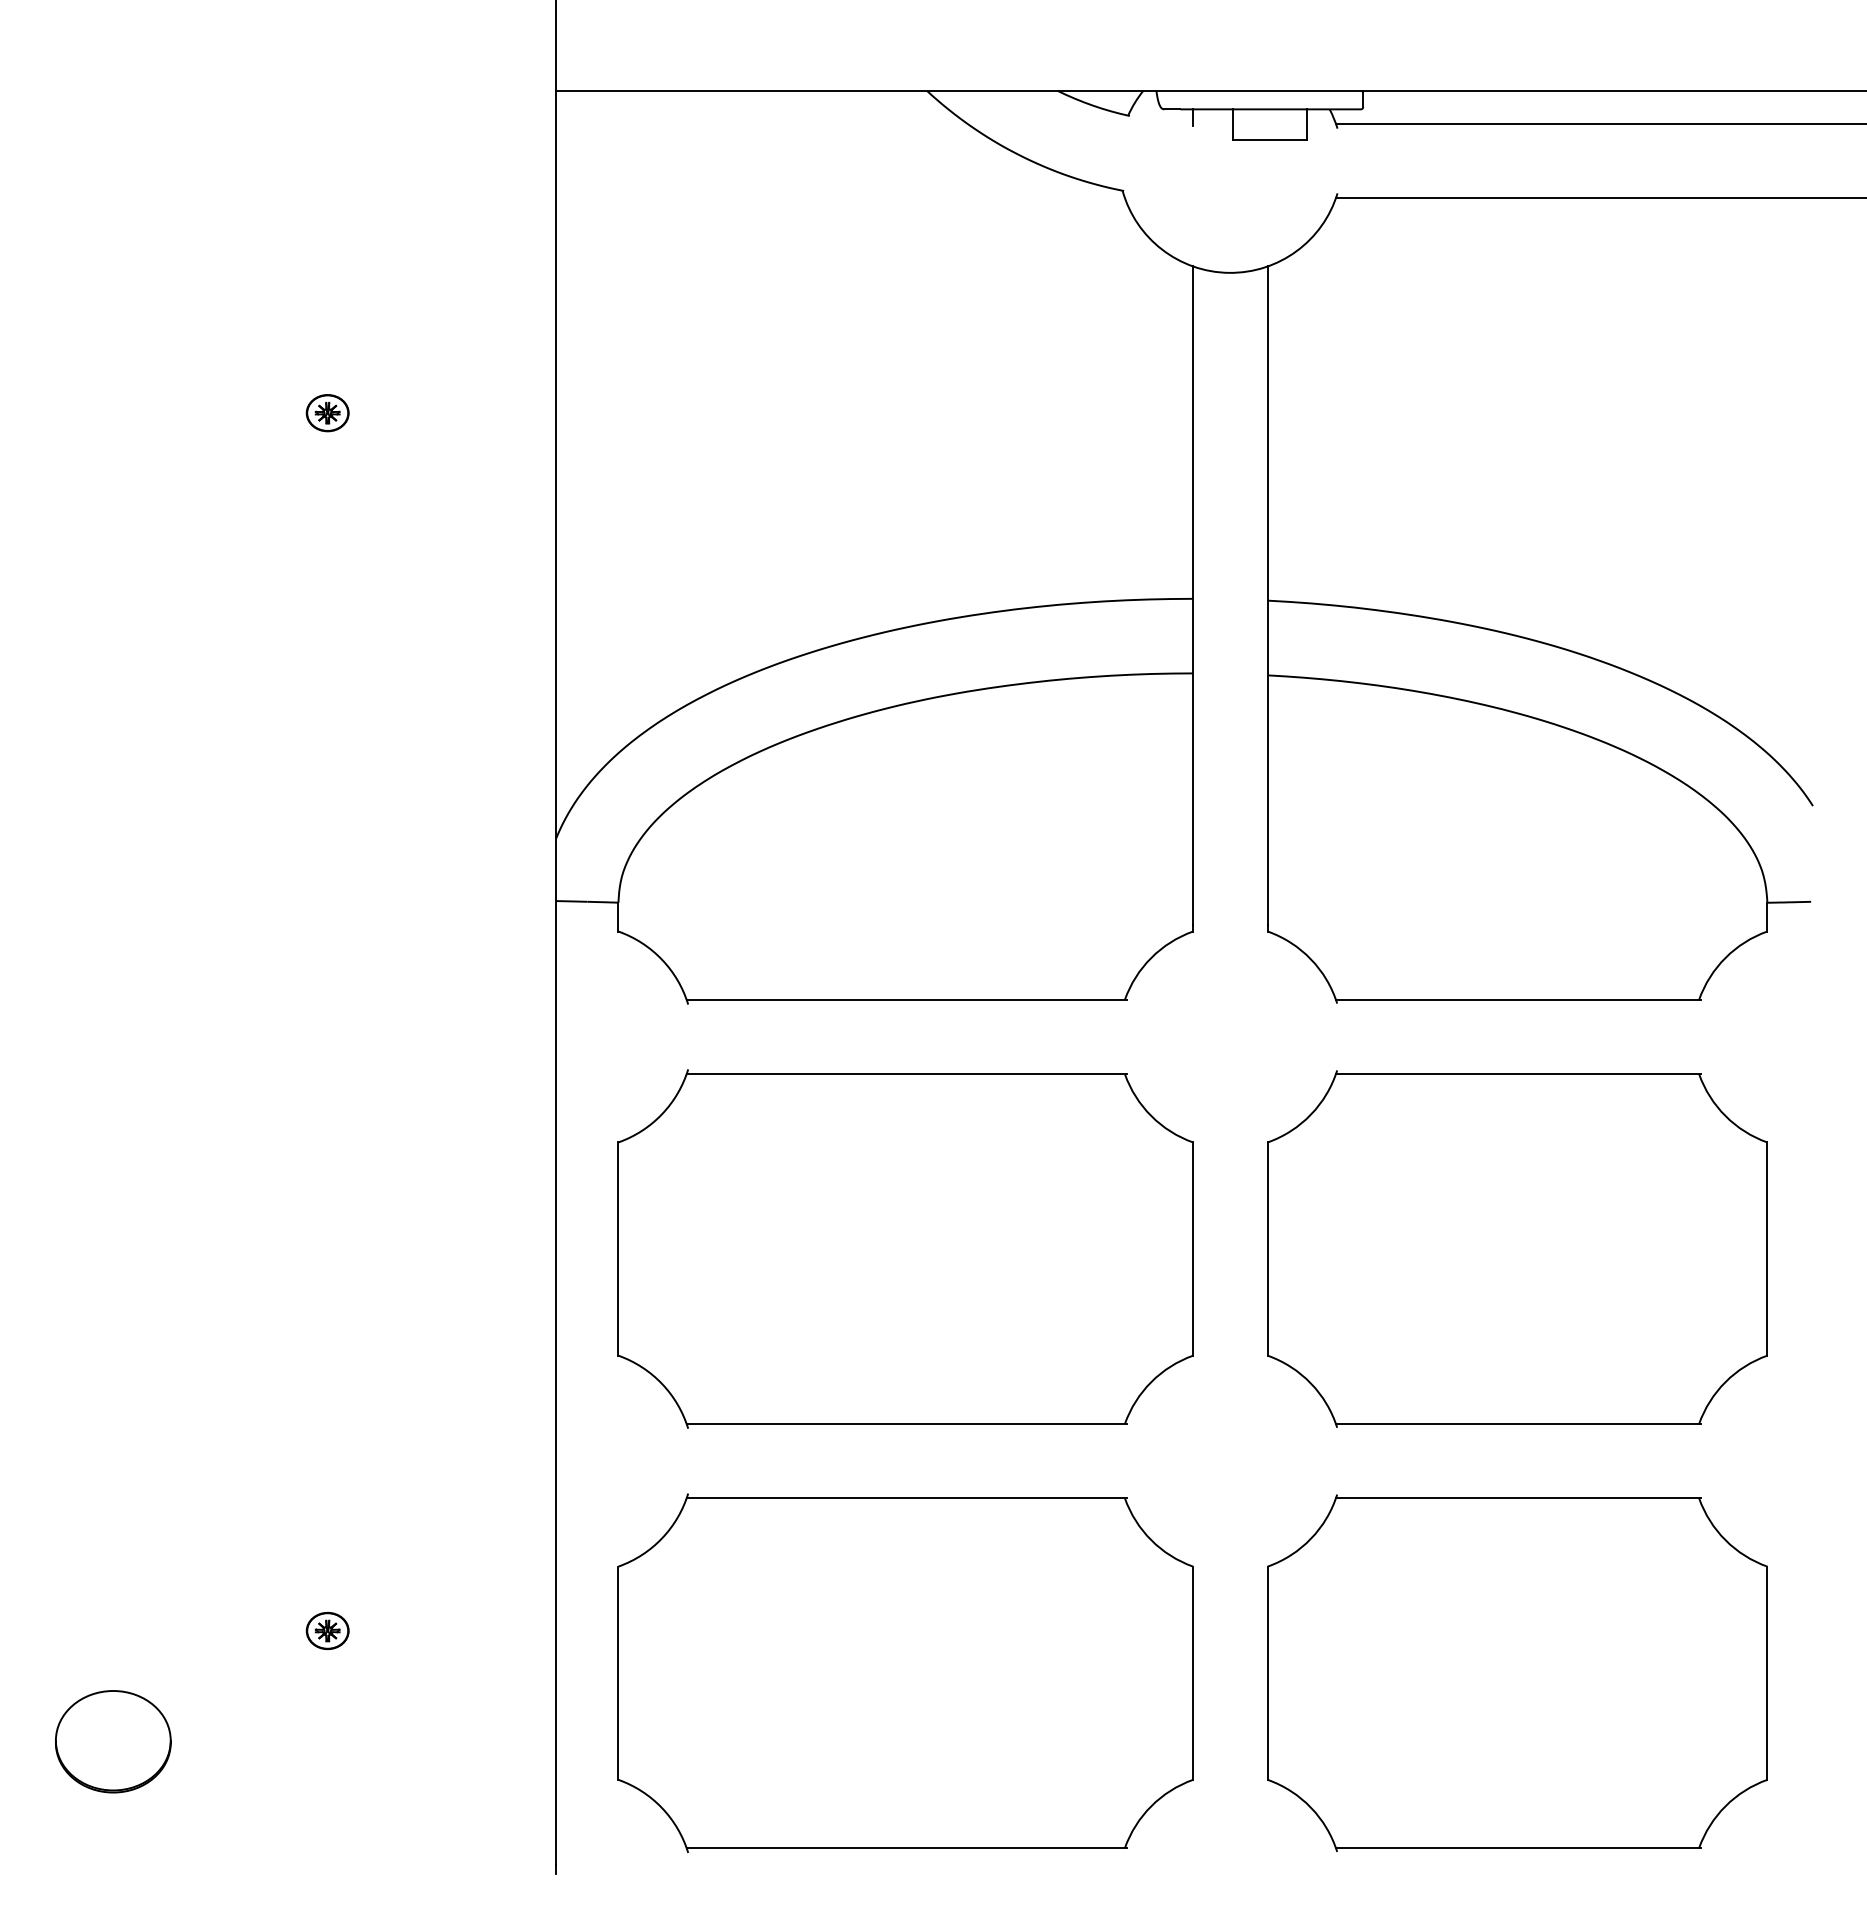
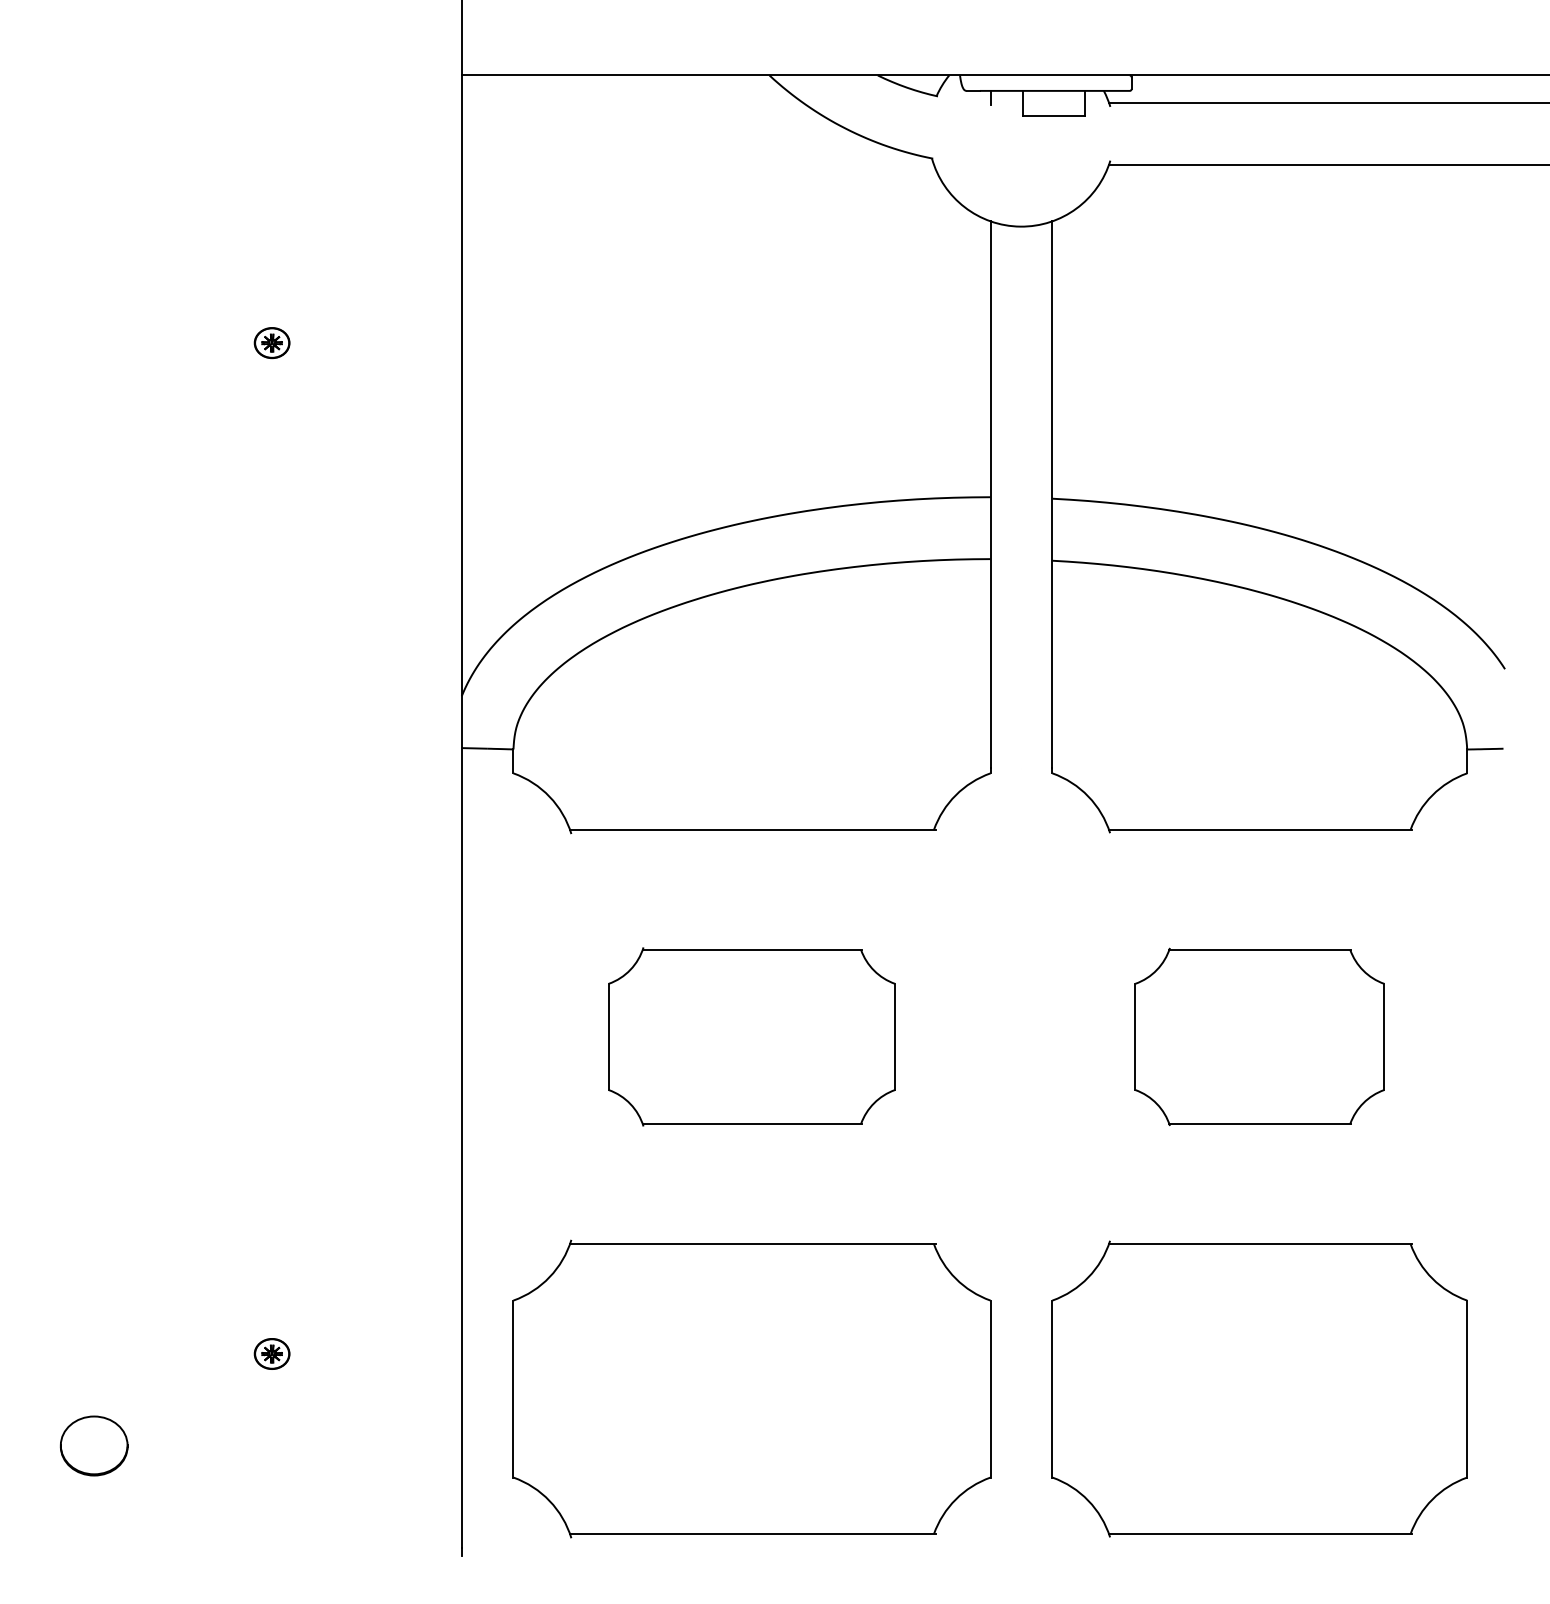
part: (905, 1248) -> (751, 1036), size x0.6
part: (1517, 1248) -> (1259, 1036), size x0.6
part: (113, 1741) -> (94, 1445), size x0.7

